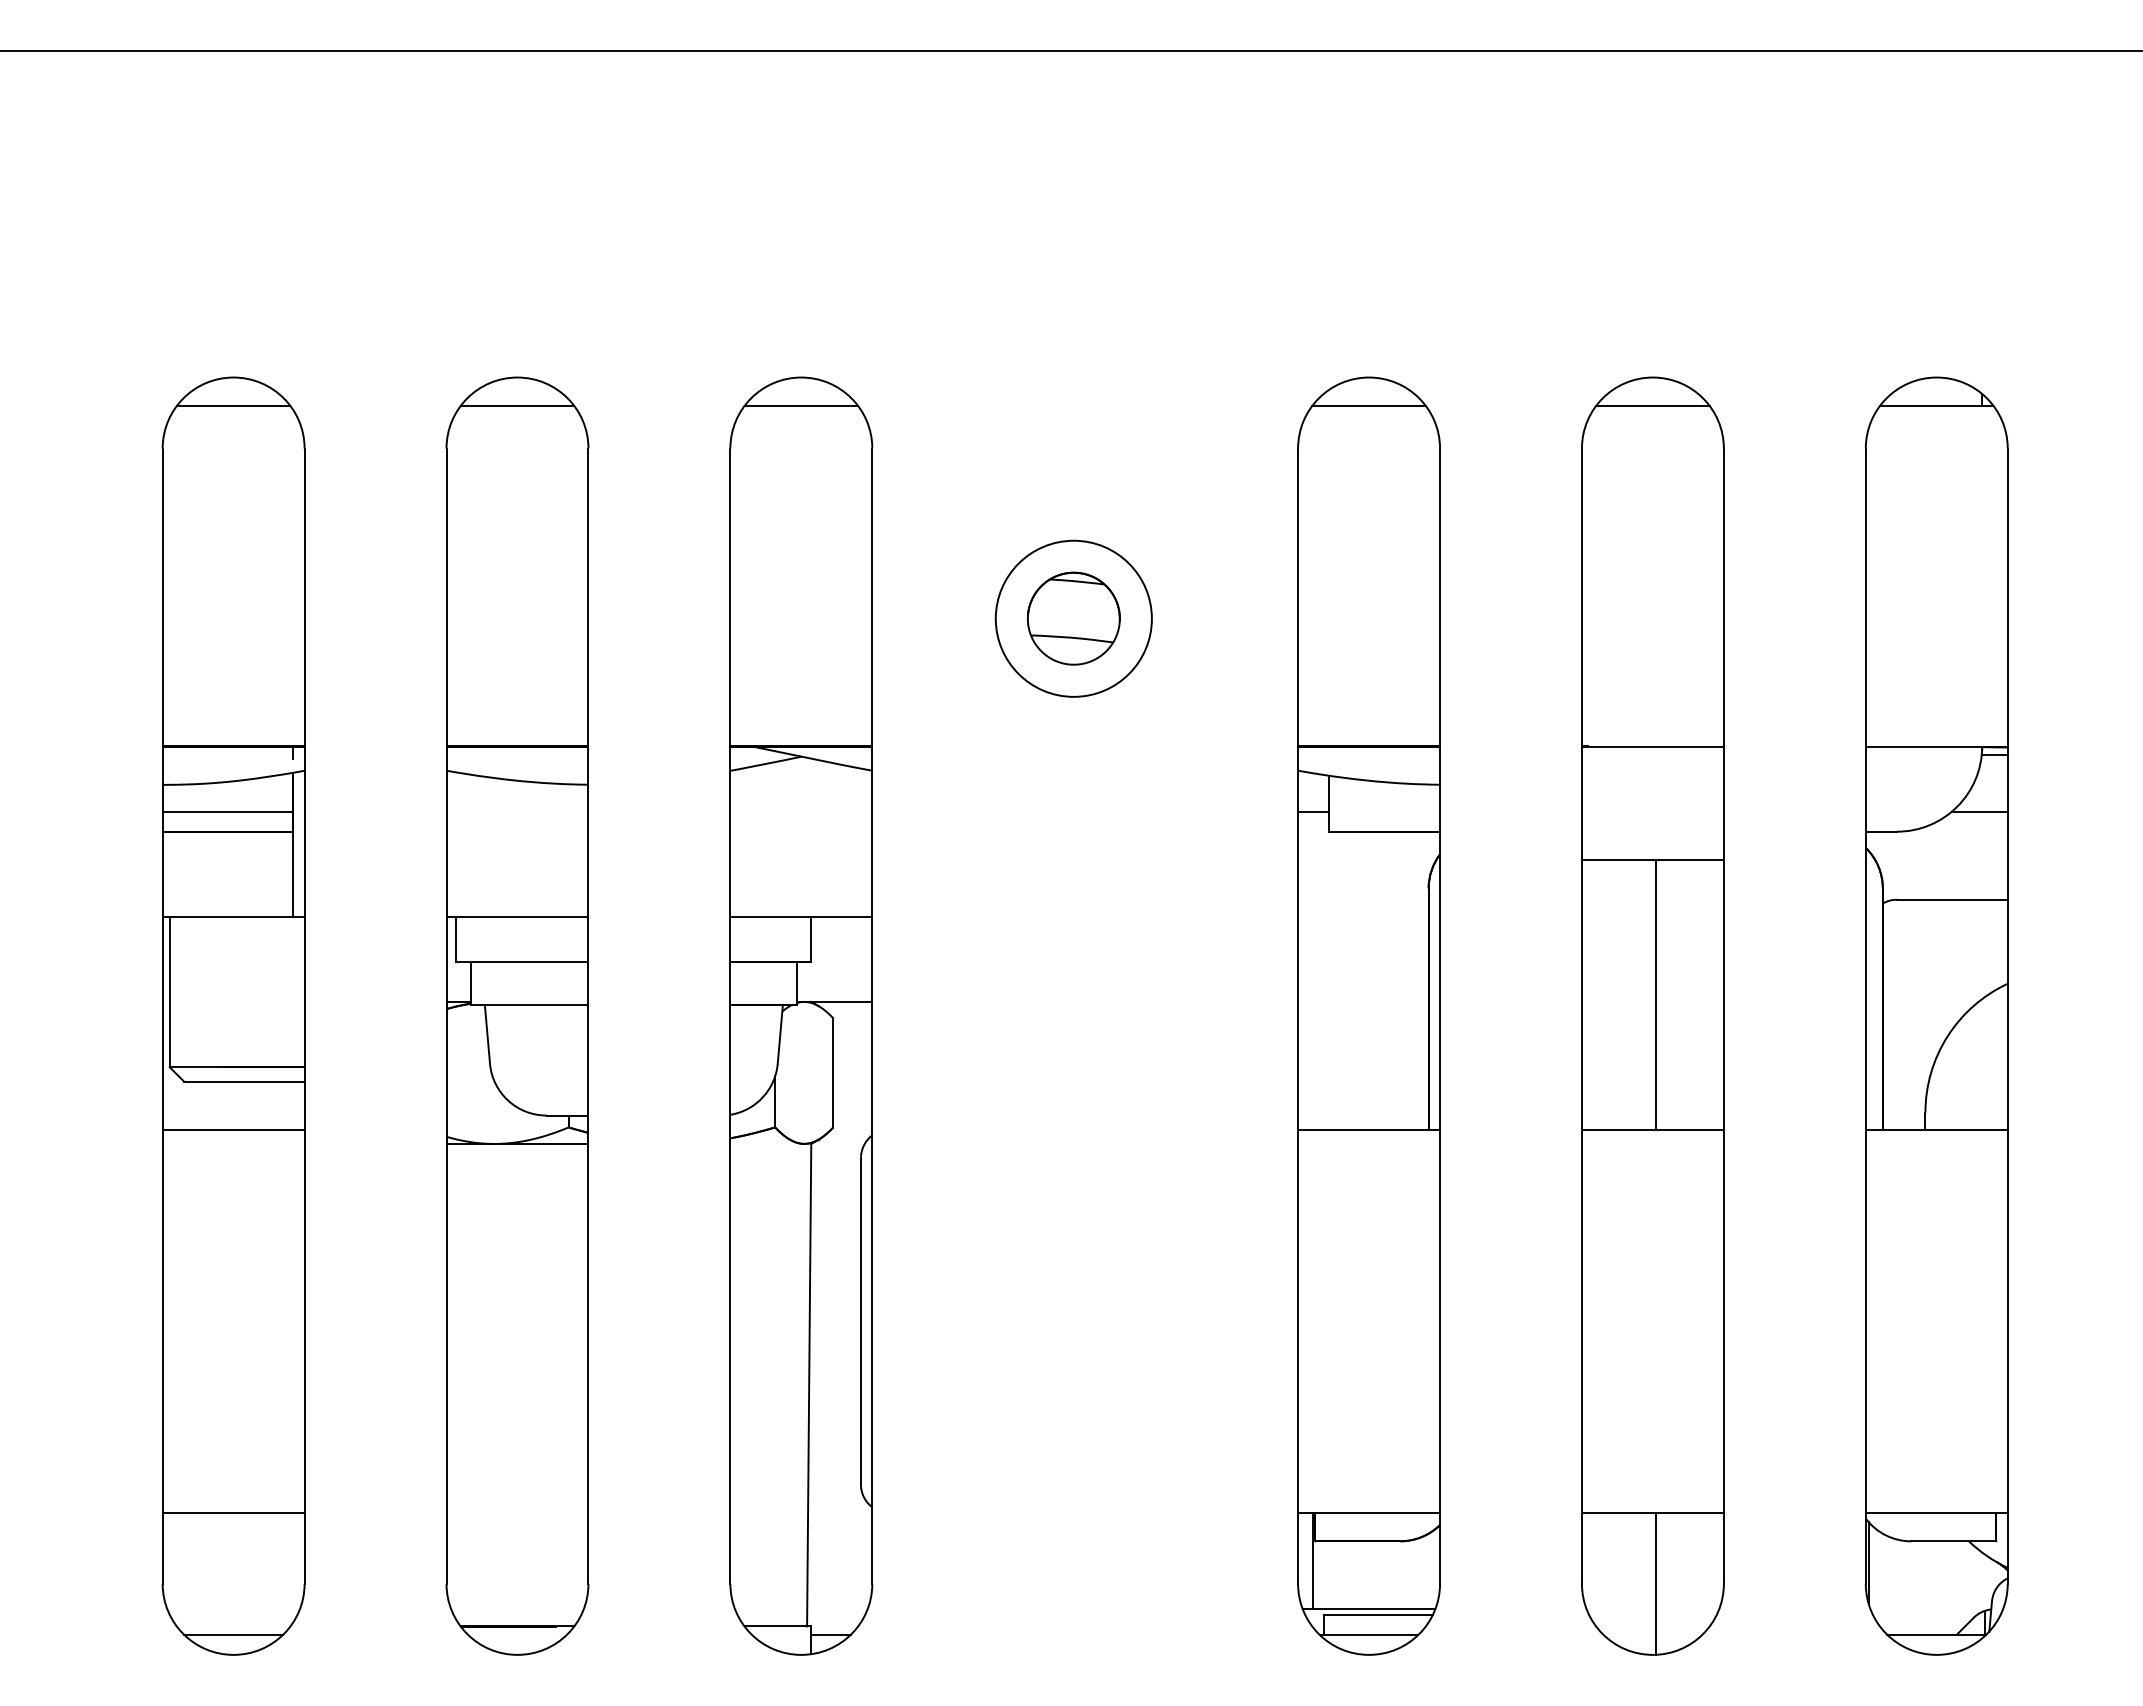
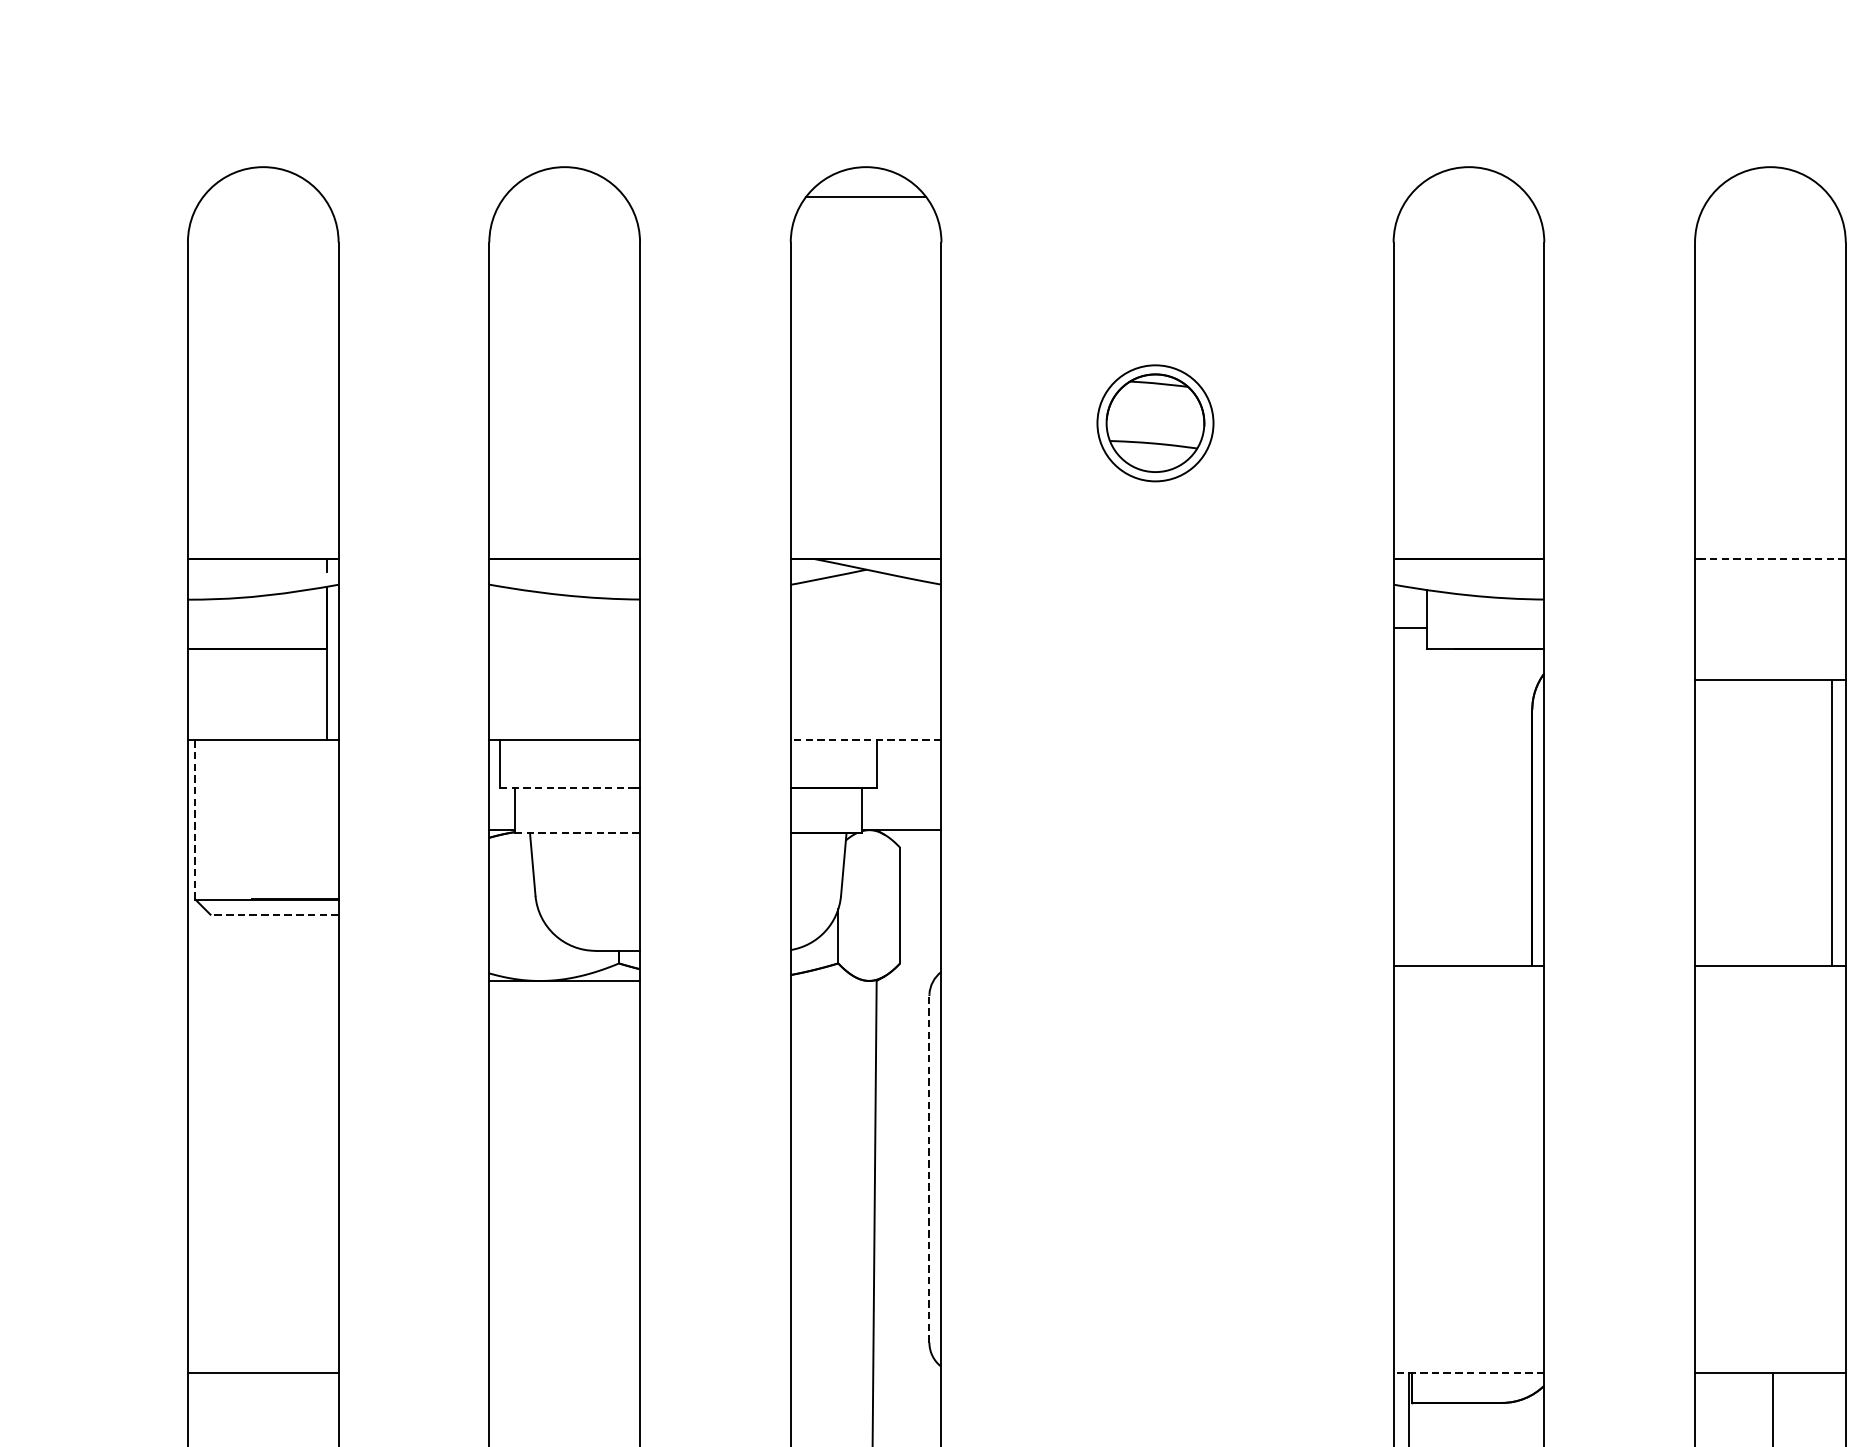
line: (233, 405) -> (263, 196), removed
line: (517, 405) -> (564, 196), removed
line: (1368, 405) -> (1468, 196), removed
line: (1652, 405) -> (1769, 196), removed
circle: (1073, 618) -> (1155, 423), size x0.7
line: (1652, 746) -> (1769, 558), solid -> dashed
line: (227, 811) -> (256, 627), removed
line: (801, 916) -> (866, 739), solid -> dashed
line: (522, 962) -> (570, 788), solid -> dashed
line: (169, 991) -> (195, 819), solid -> dashed
line: (1655, 994) -> (1831, 822), moved
line: (529, 1004) -> (577, 832), solid -> dashed
line: (243, 1081) -> (273, 914), solid -> dashed
line: (233, 1129) -> (263, 965), removed
line: (860, 1320) -> (928, 1168), solid -> dashed
line: (1369, 1512) -> (1469, 1372), solid -> dashed

